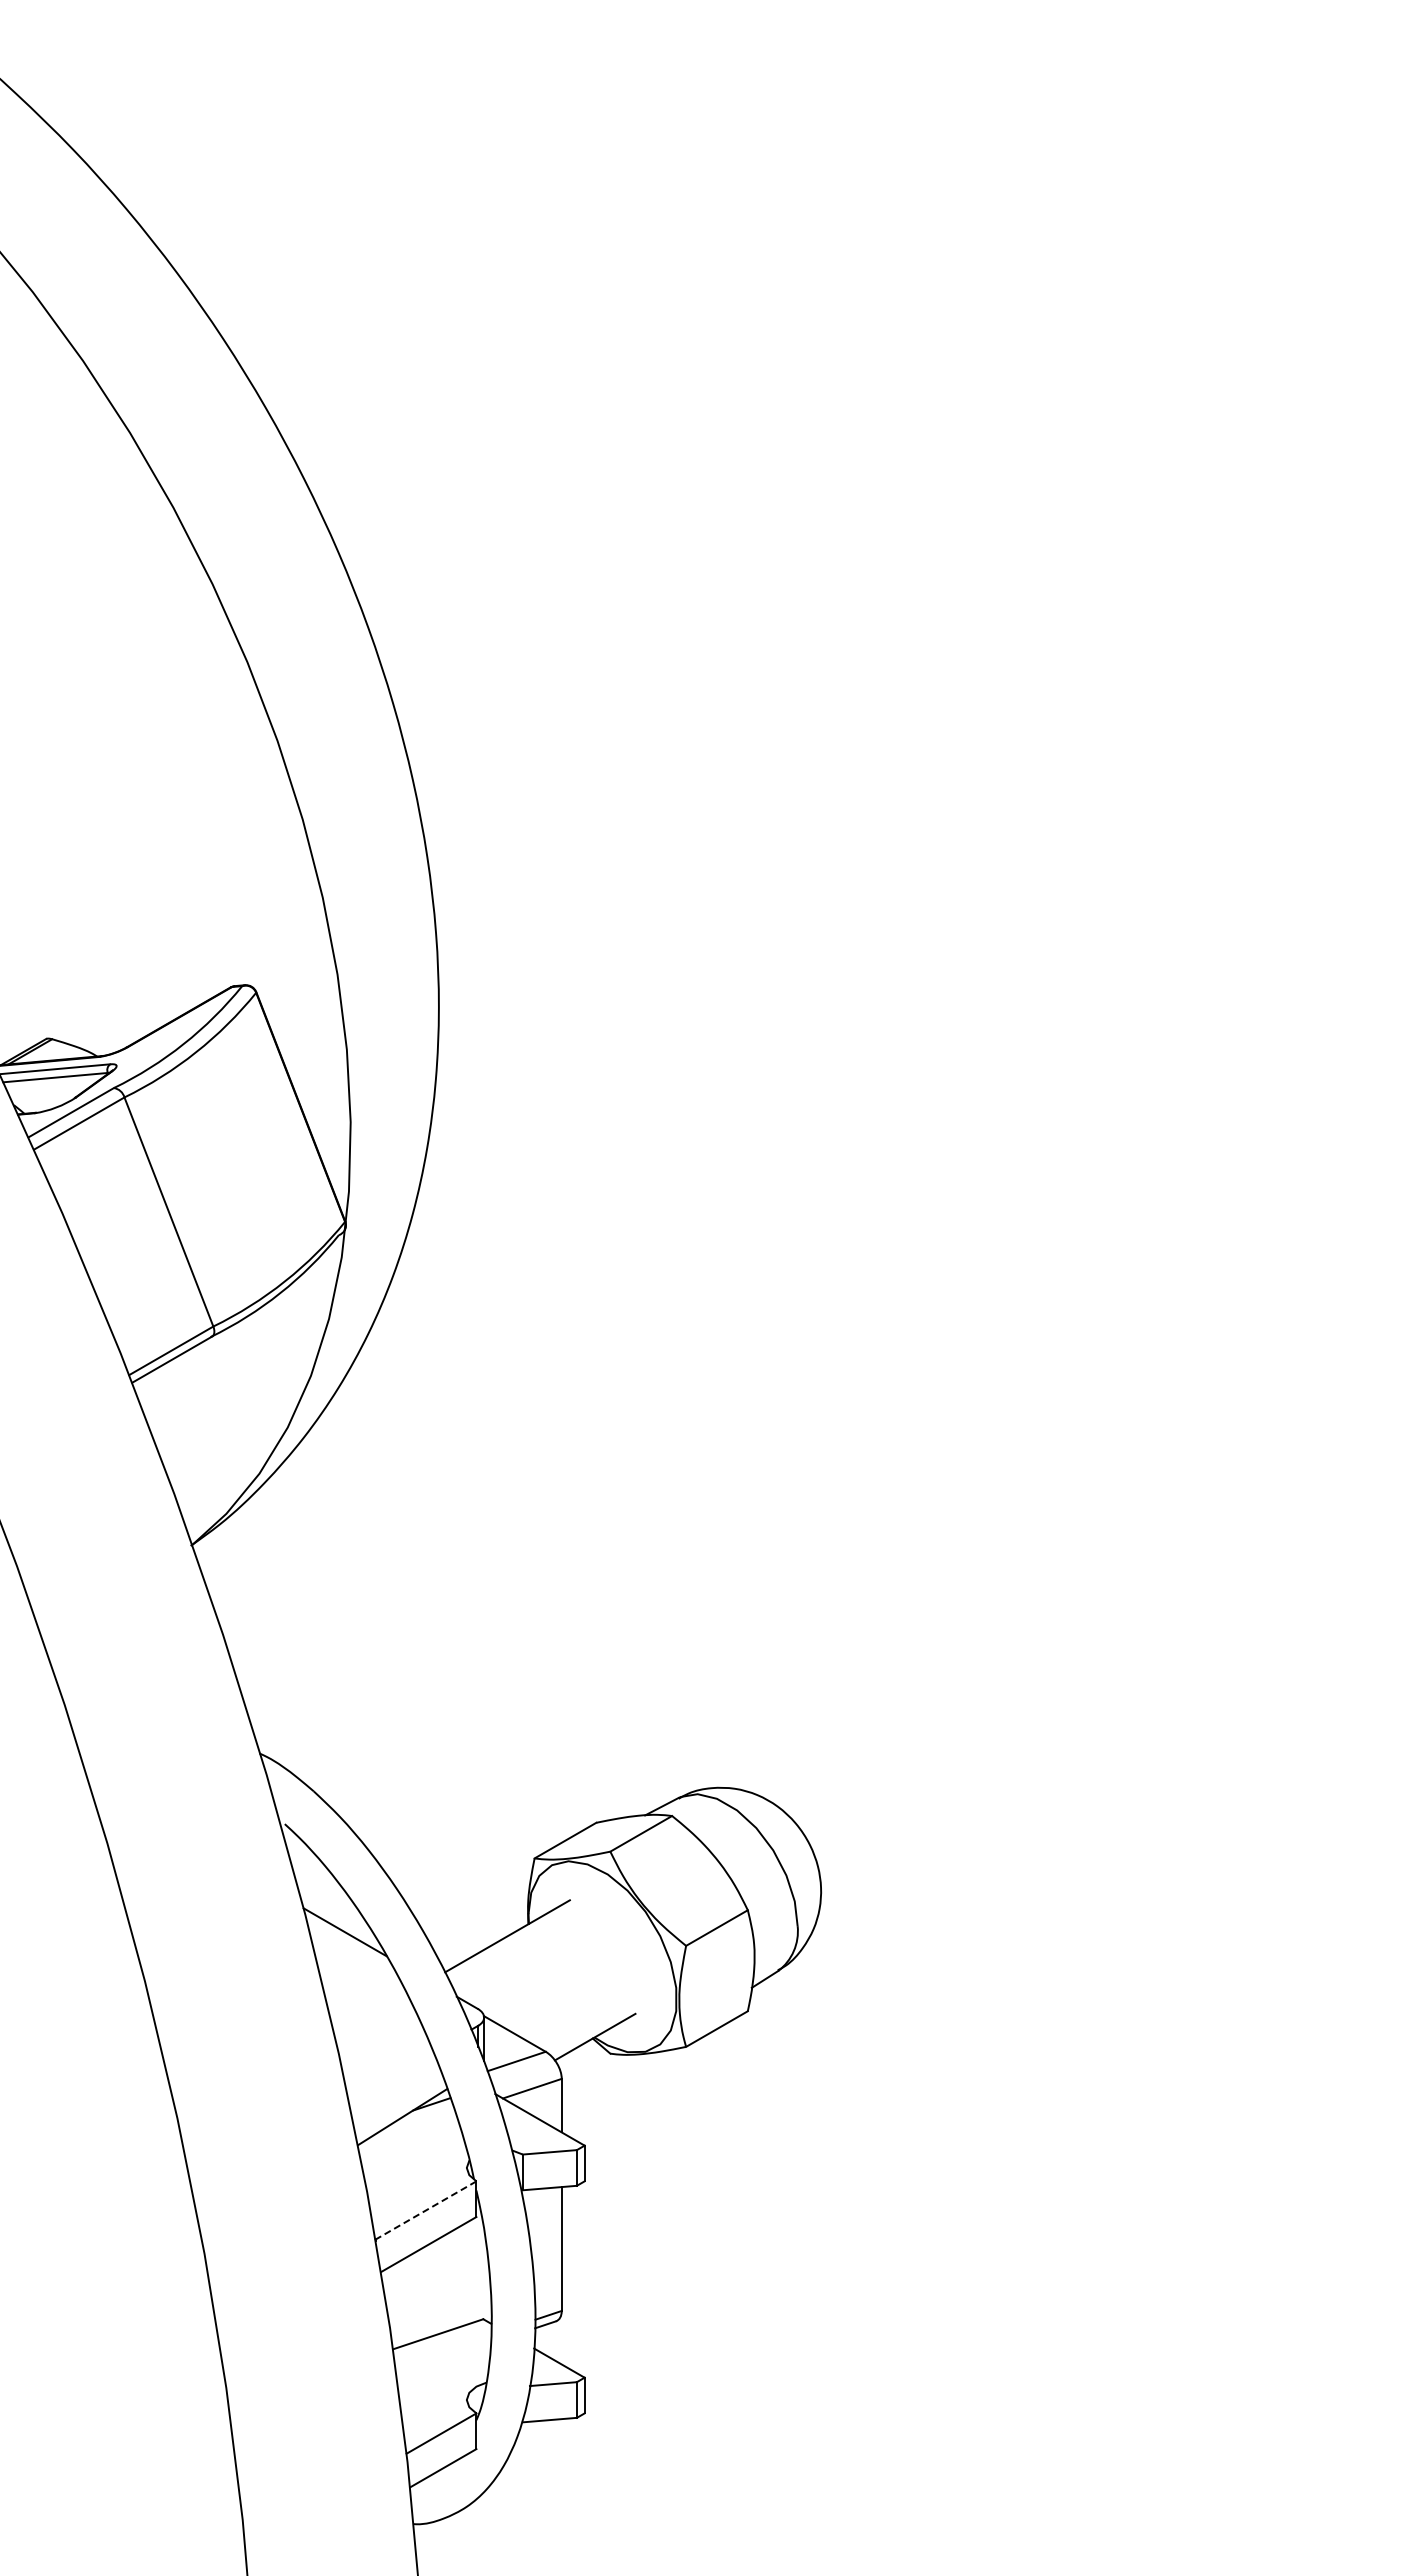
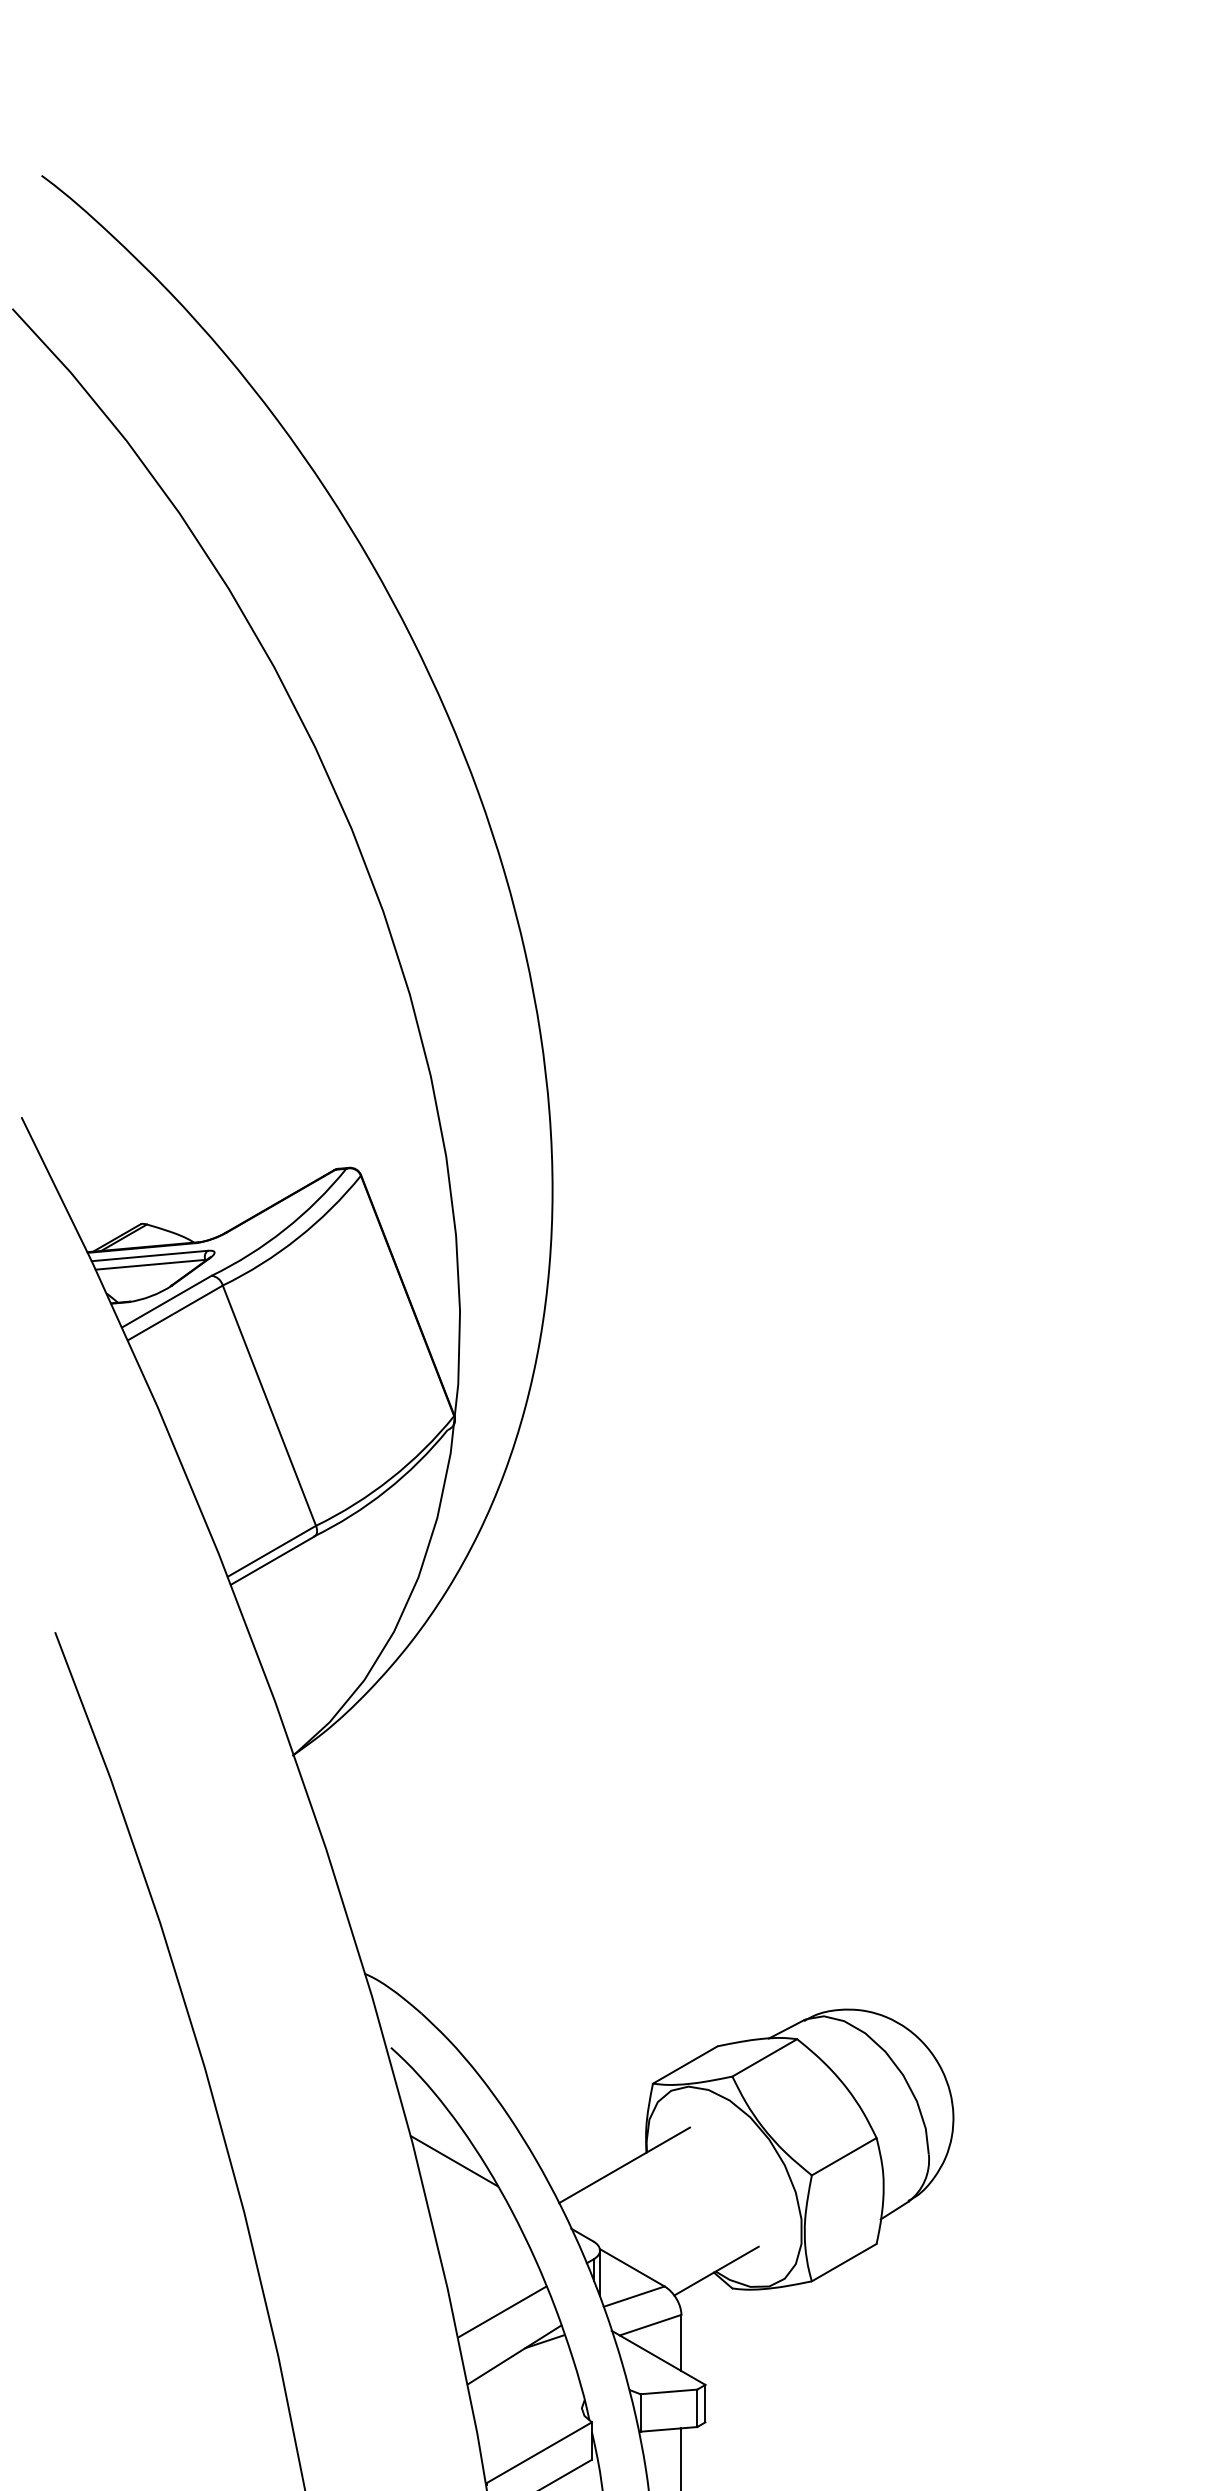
line: (390, 2075) -> (501, 2311), added
line: (425, 2210) -> (538, 2452), dashed -> solid

